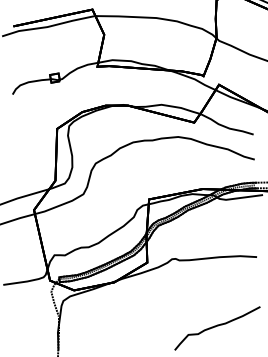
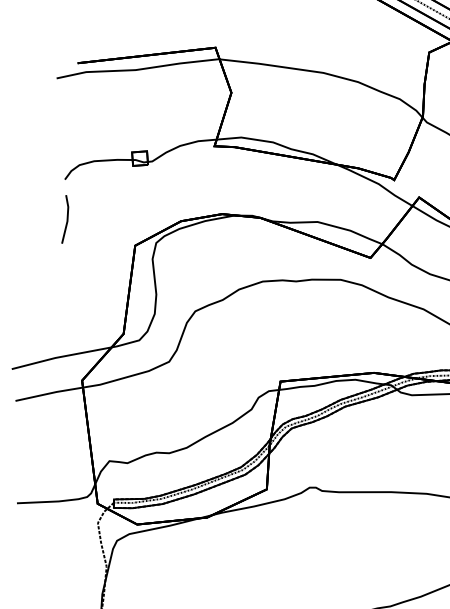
line: (15, 117) -> (65, 219), added

